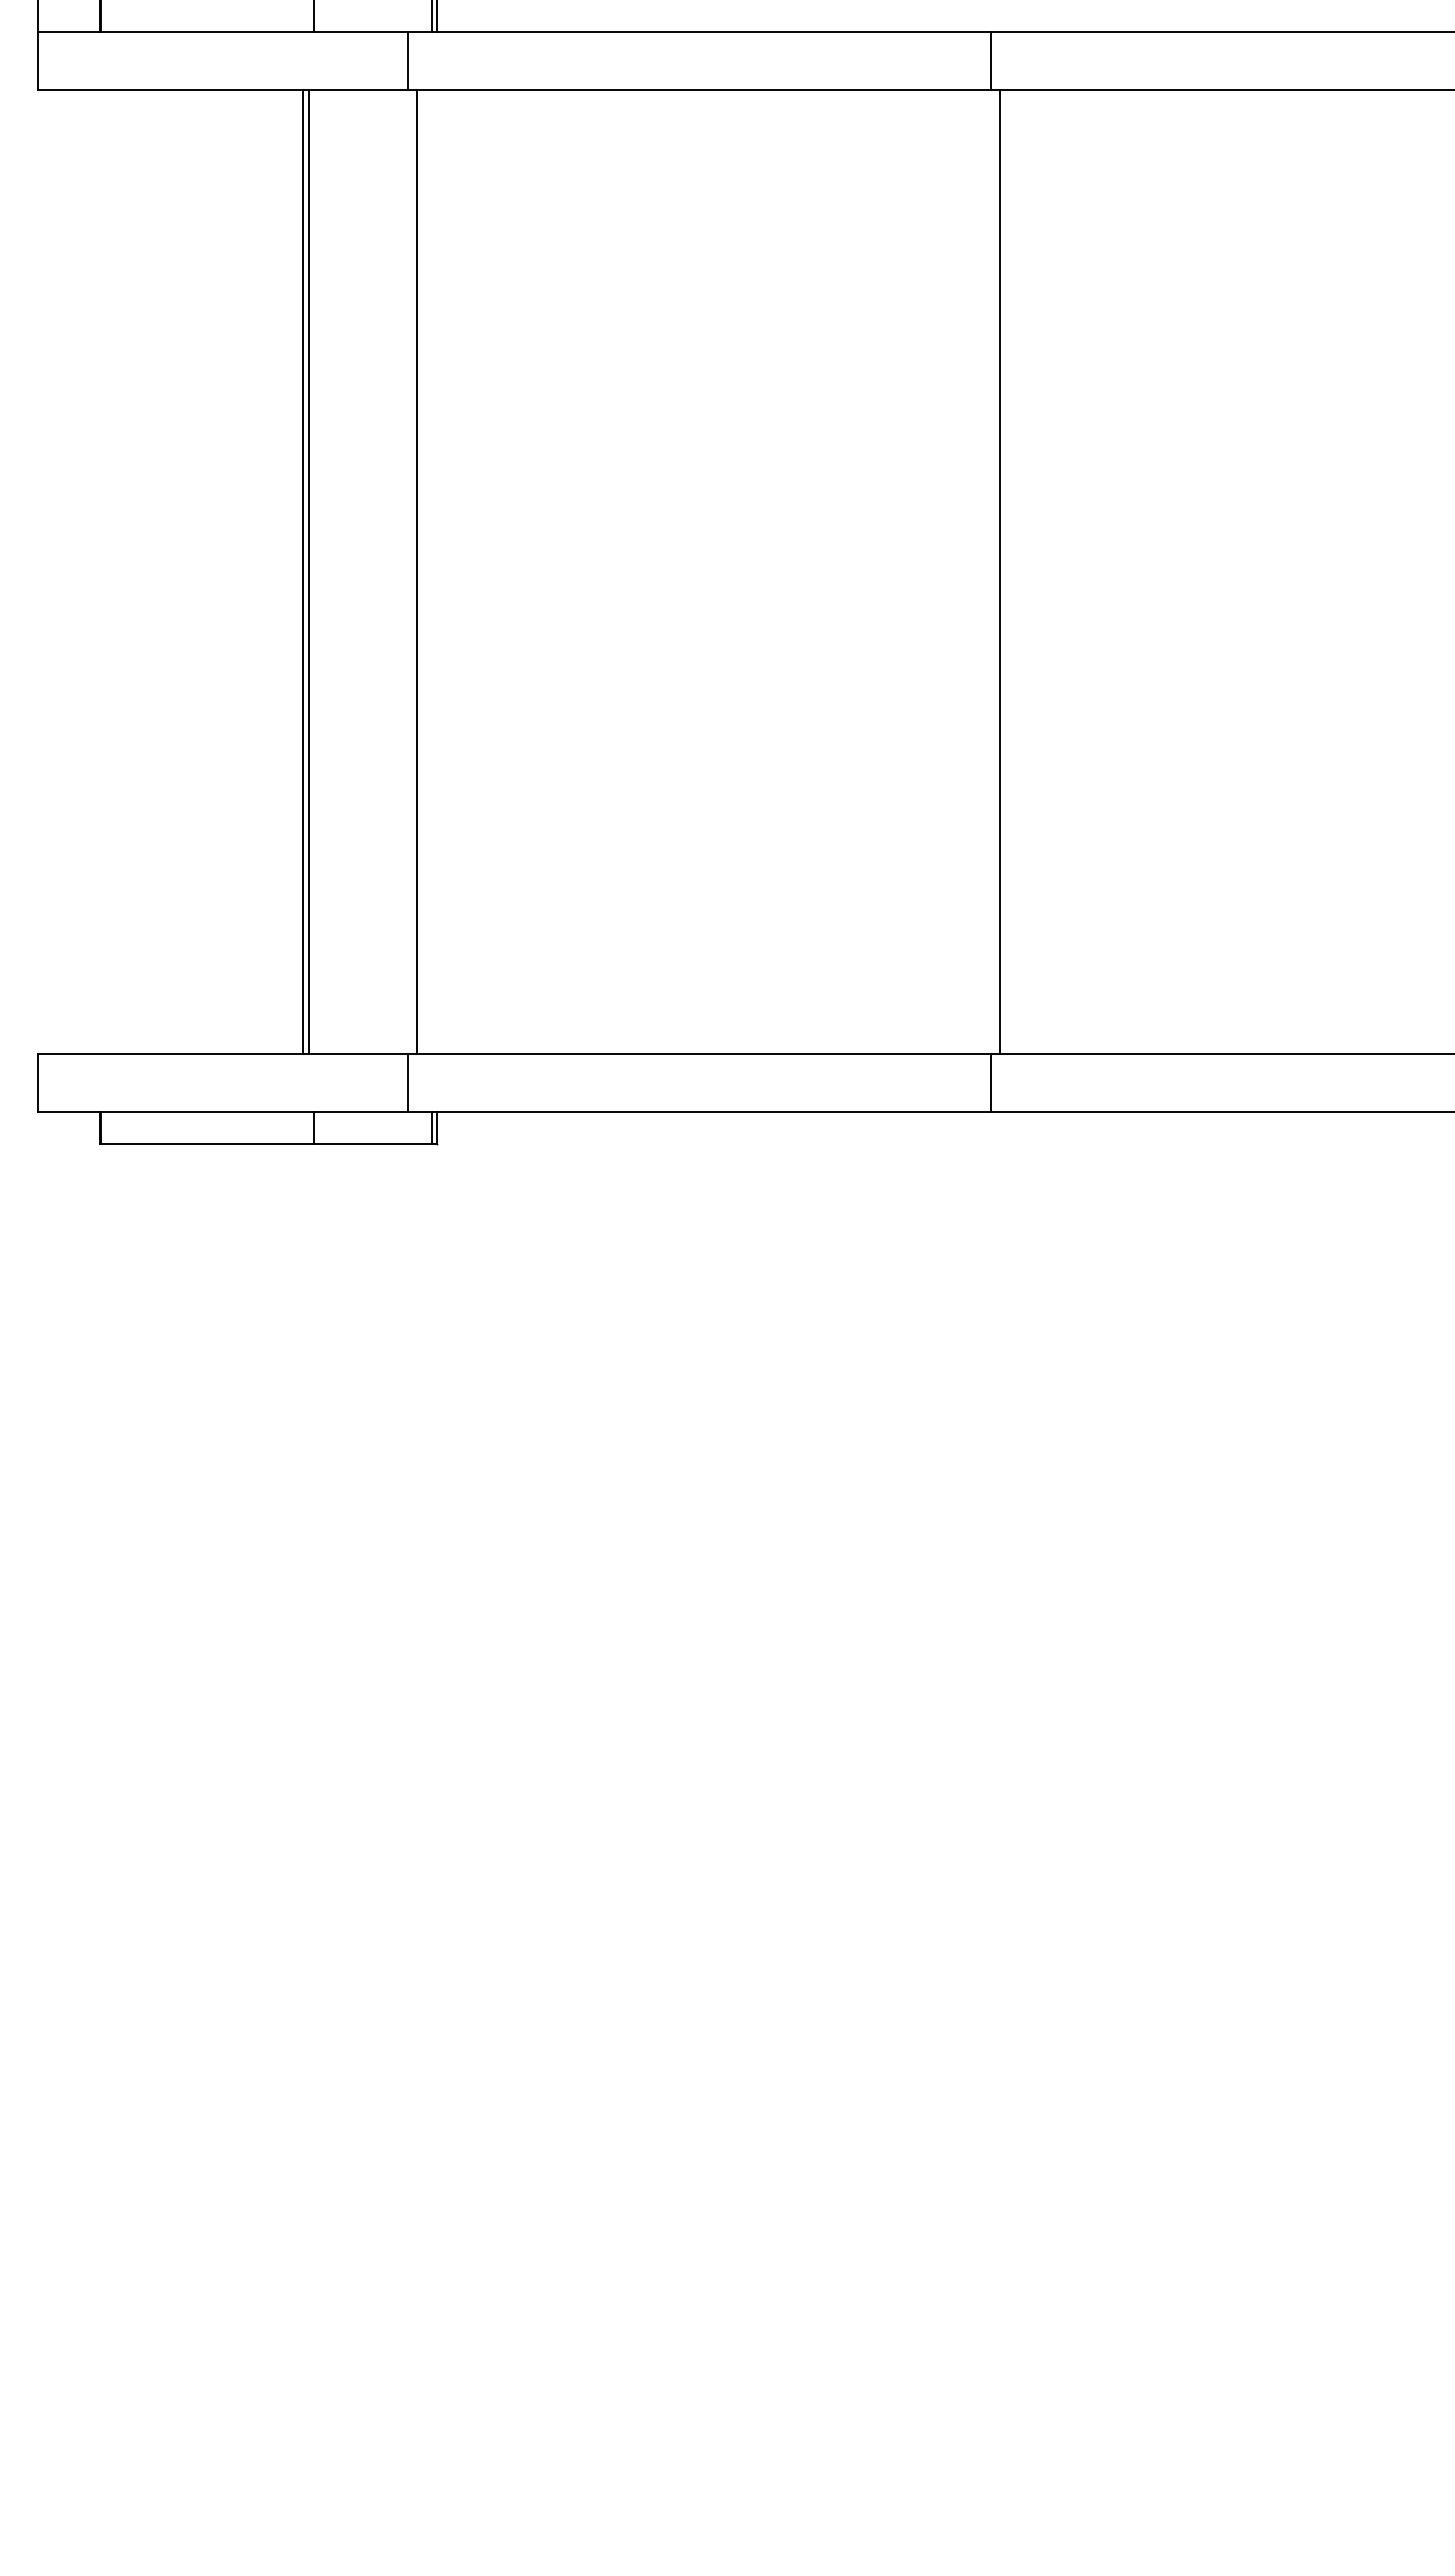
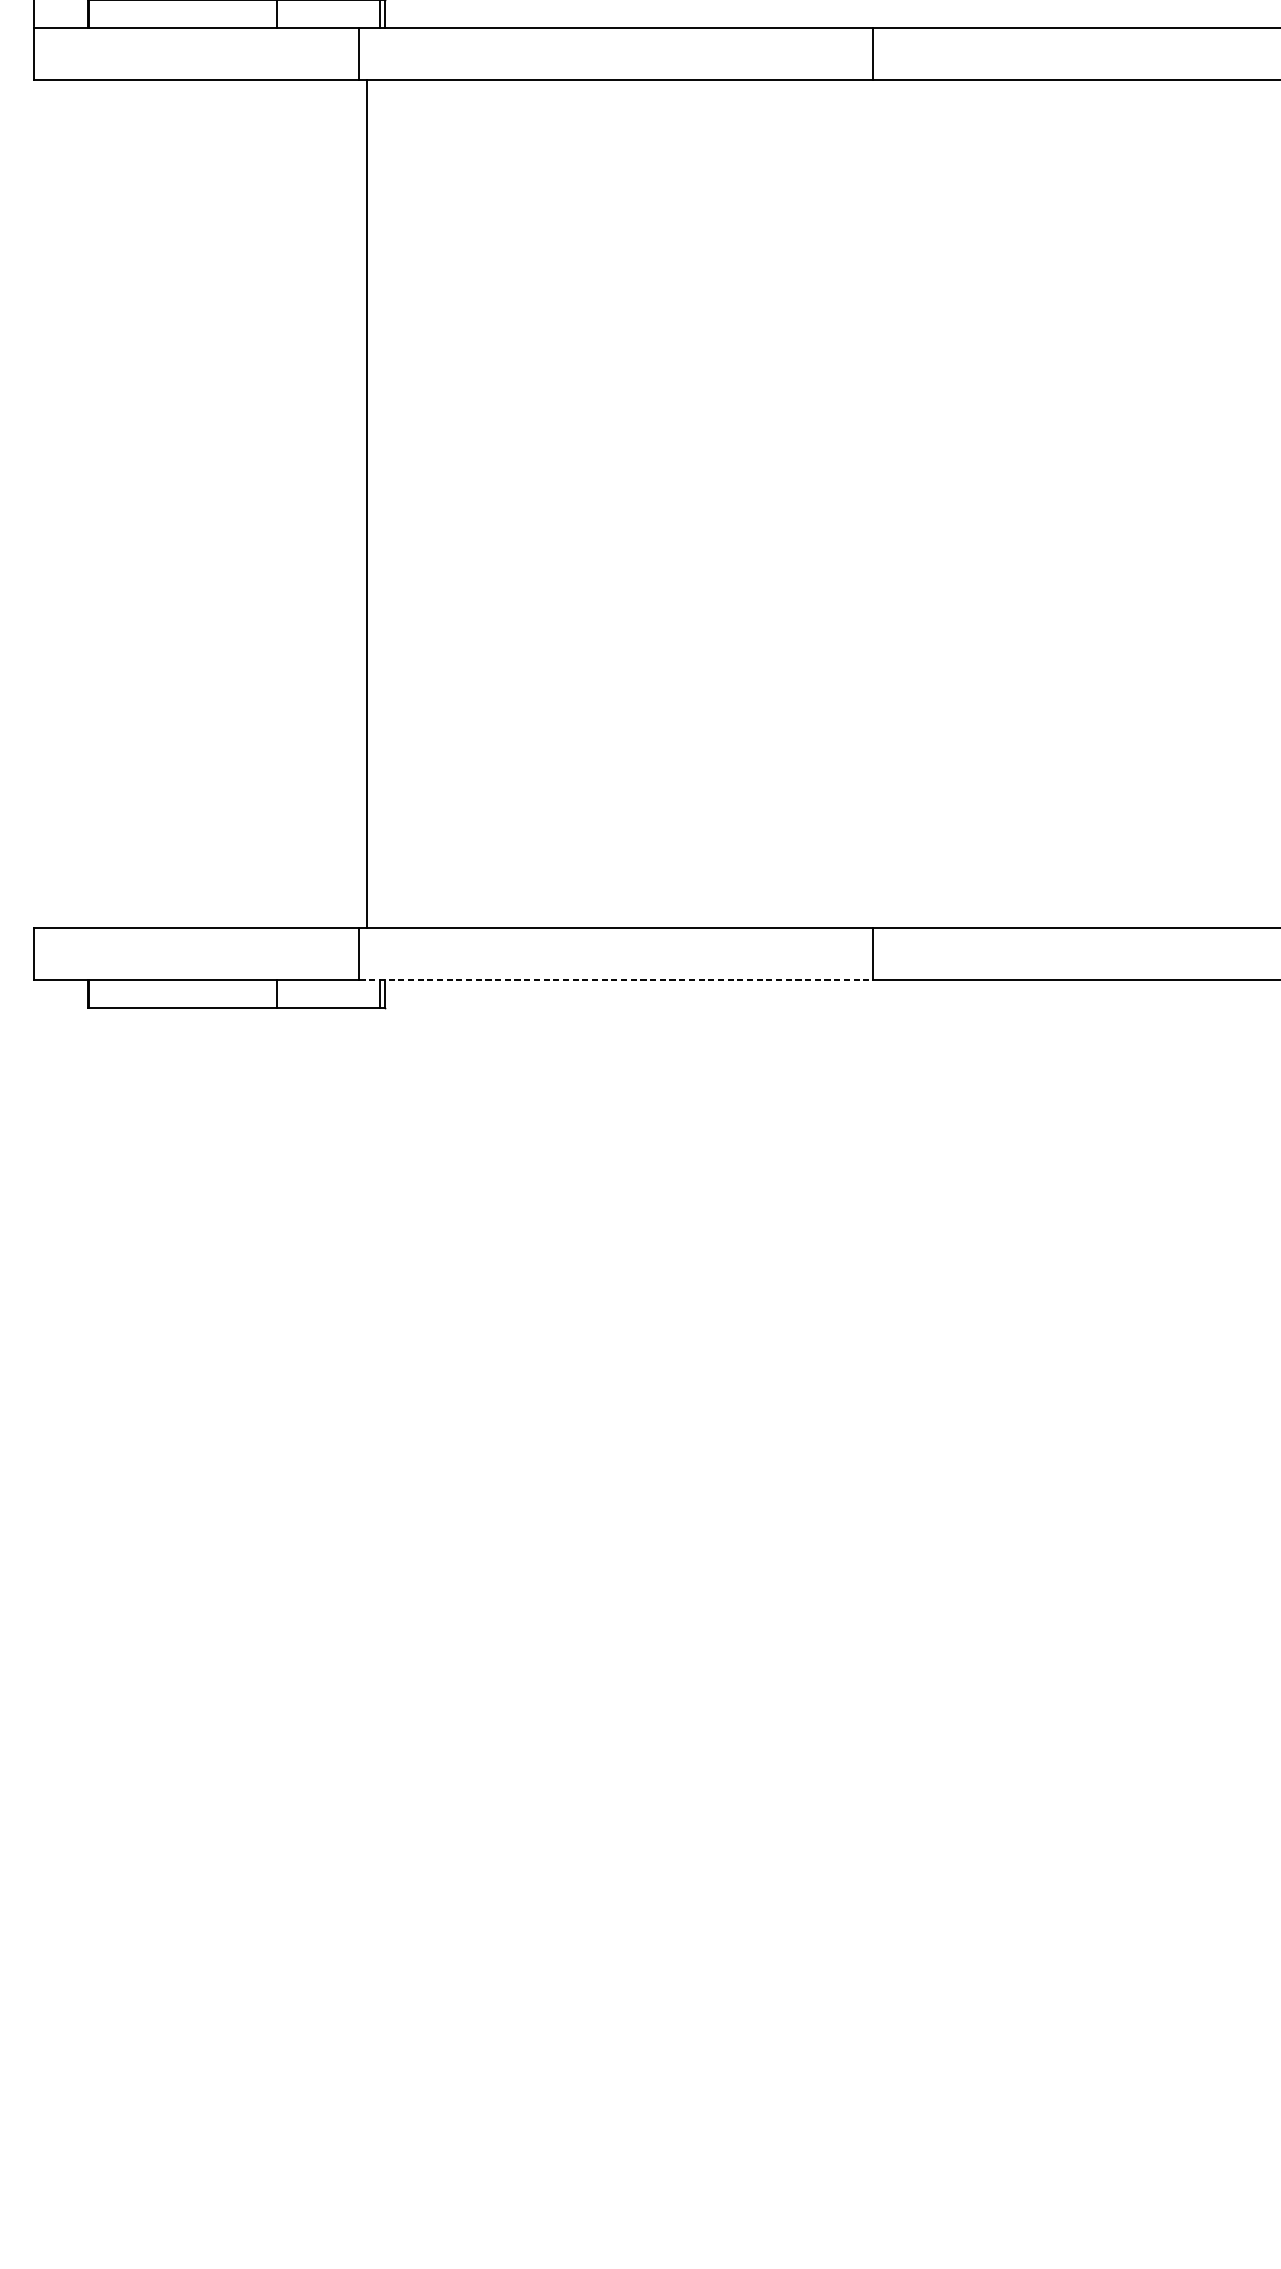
line: (303, 571) -> (267, 503), removed
line: (309, 571) -> (272, 503), removed
line: (999, 571) -> (880, 503), removed
line: (700, 1112) -> (616, 979), solid -> dashed

